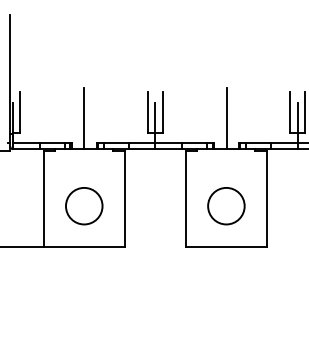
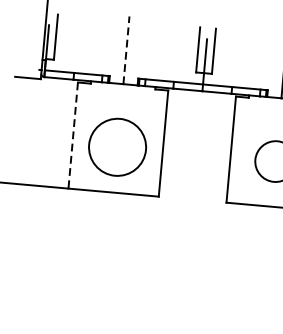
line: (84, 118) -> (126, 50), solid -> dashed
line: (43, 199) -> (73, 136), solid -> dashed
circle: (84, 206) -> (117, 147), size x1.4

